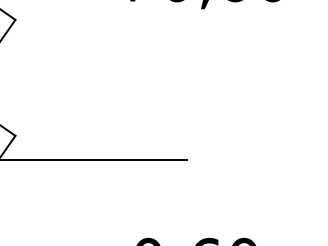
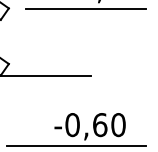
line: (175, 20) -> (85, 8), added

